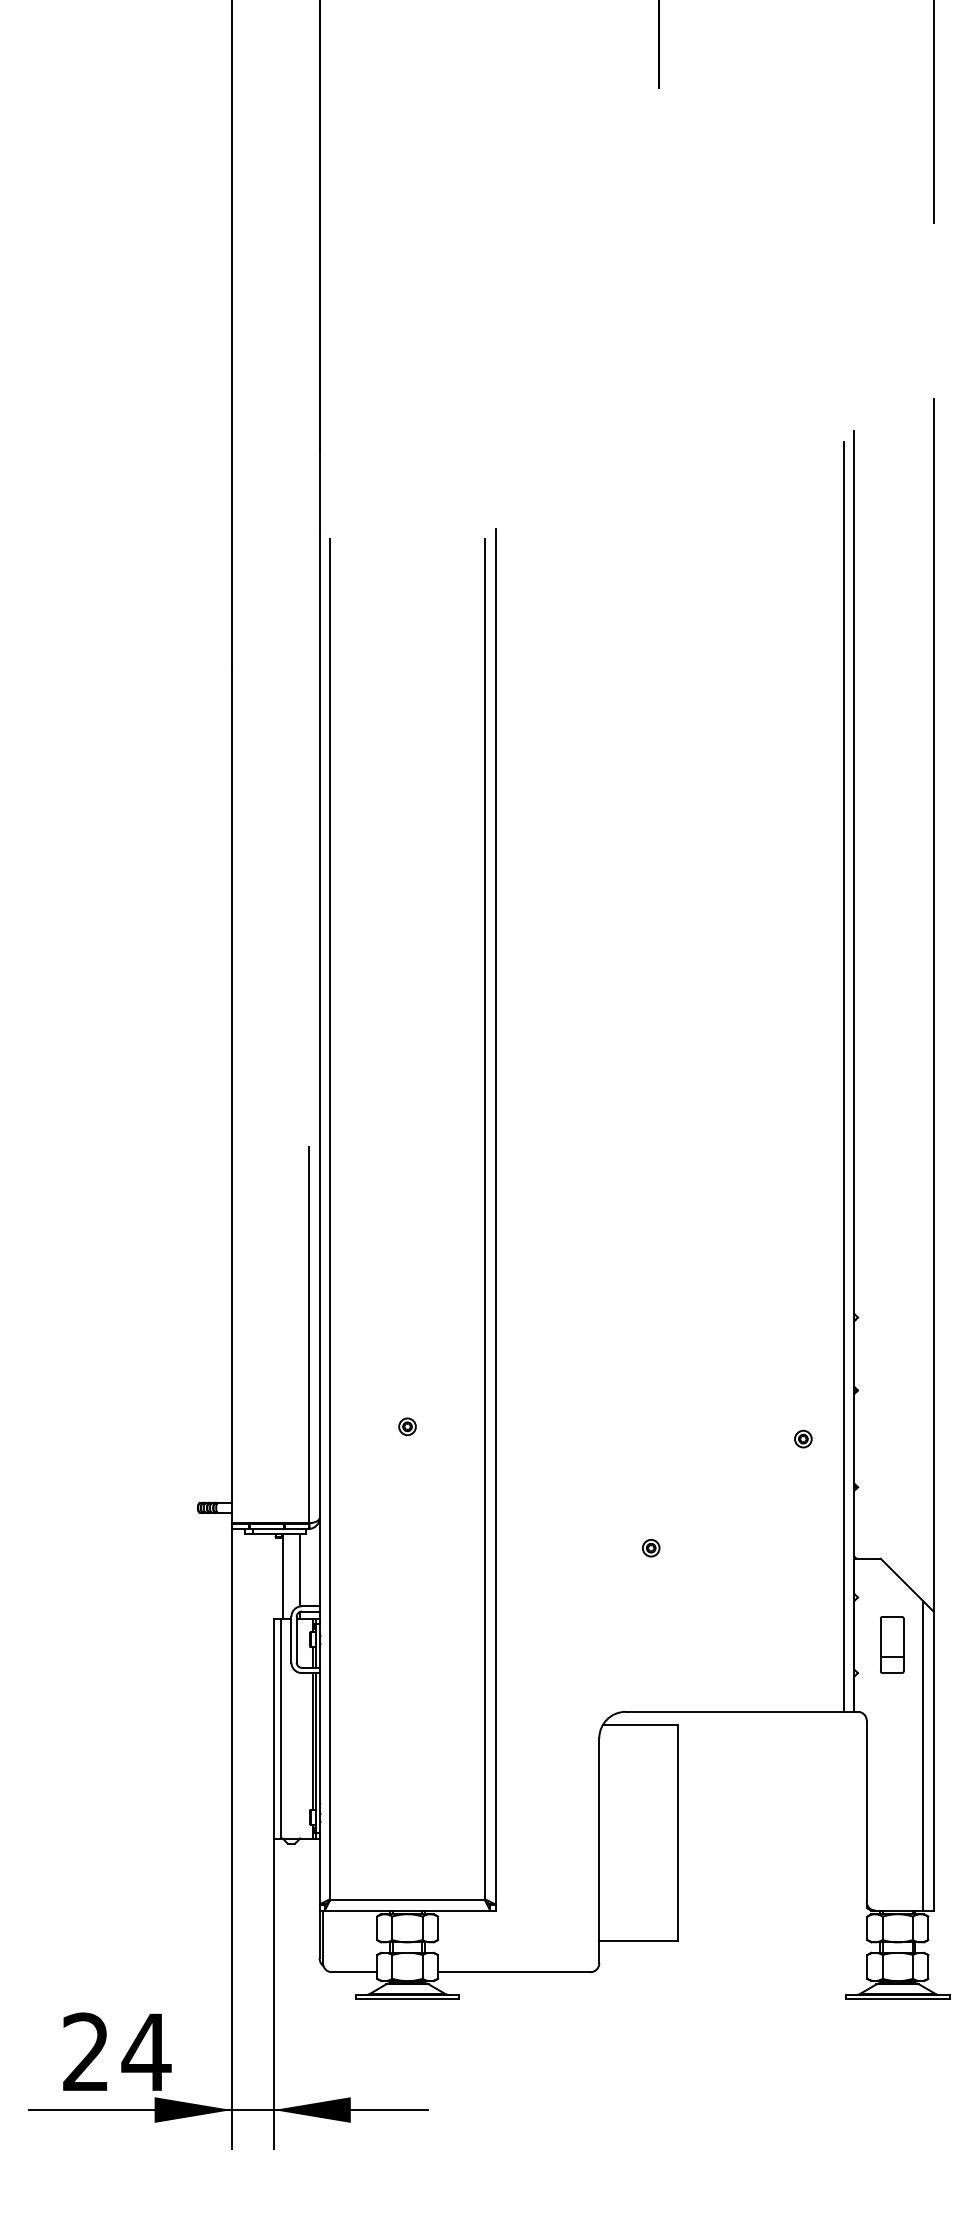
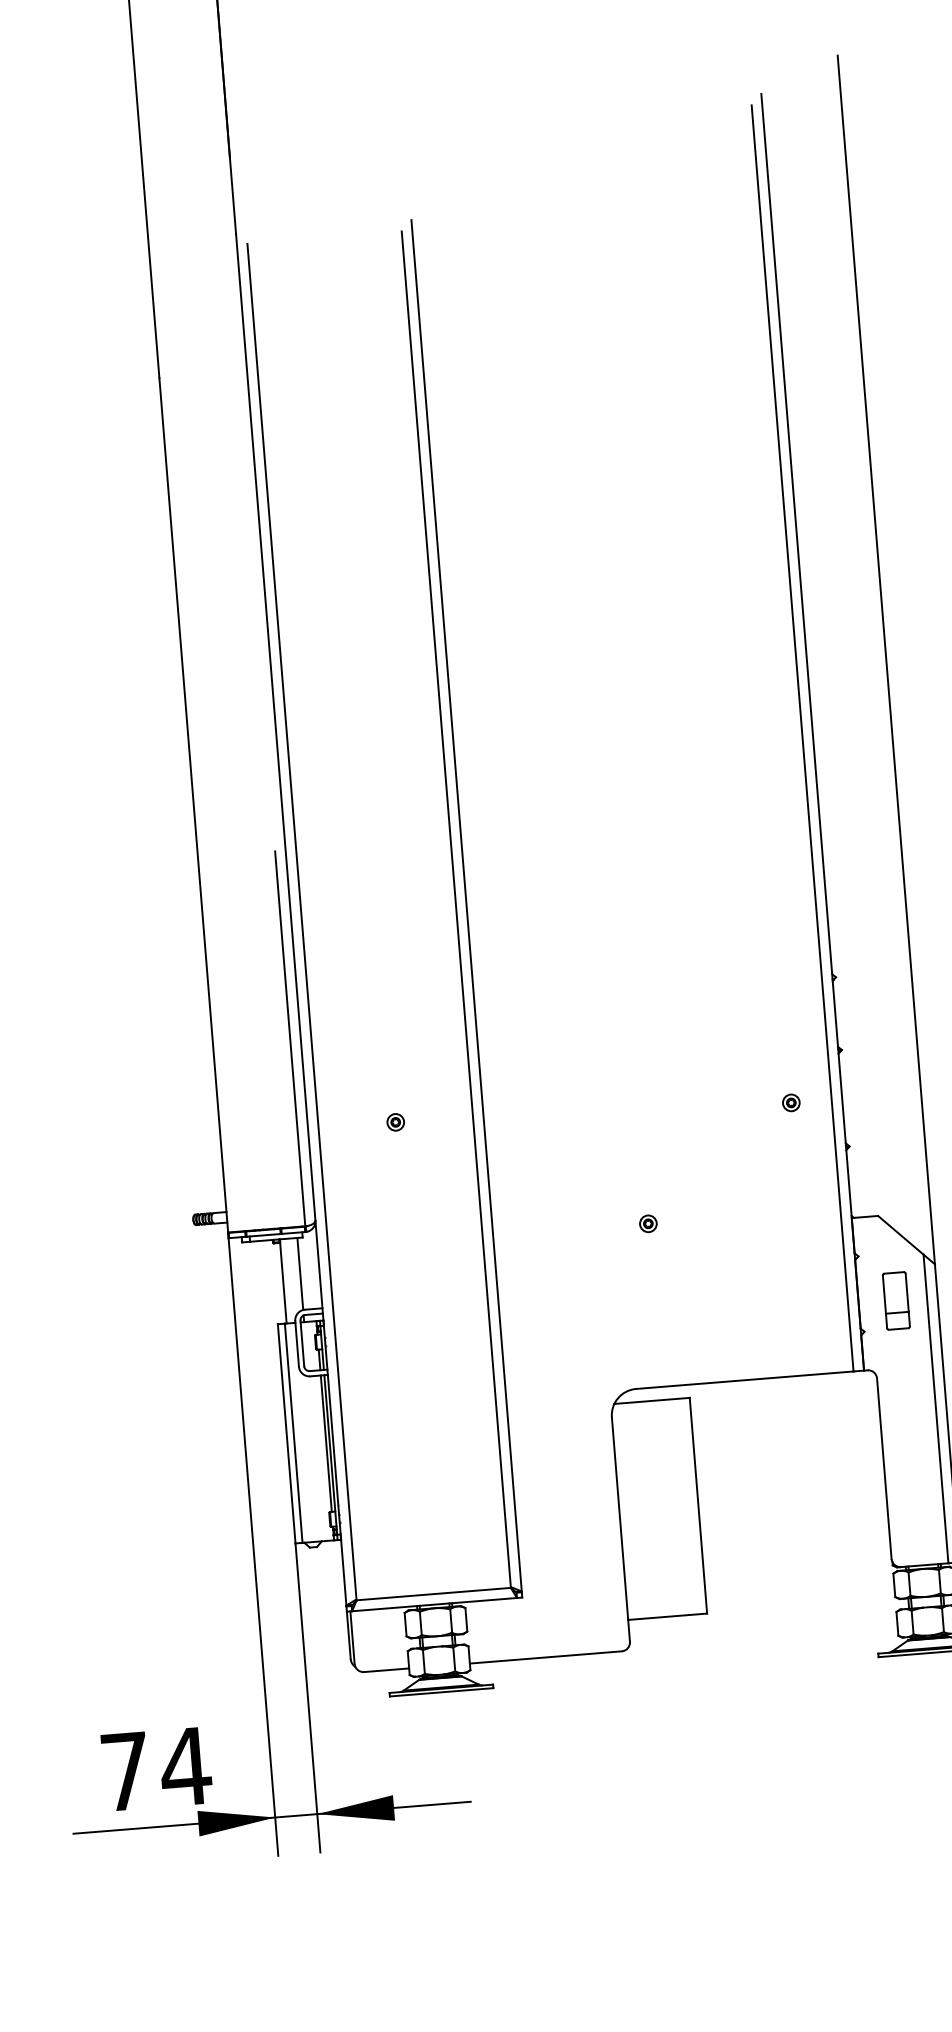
text: (85, 2051) -> (124, 1770), 24 -> 74

